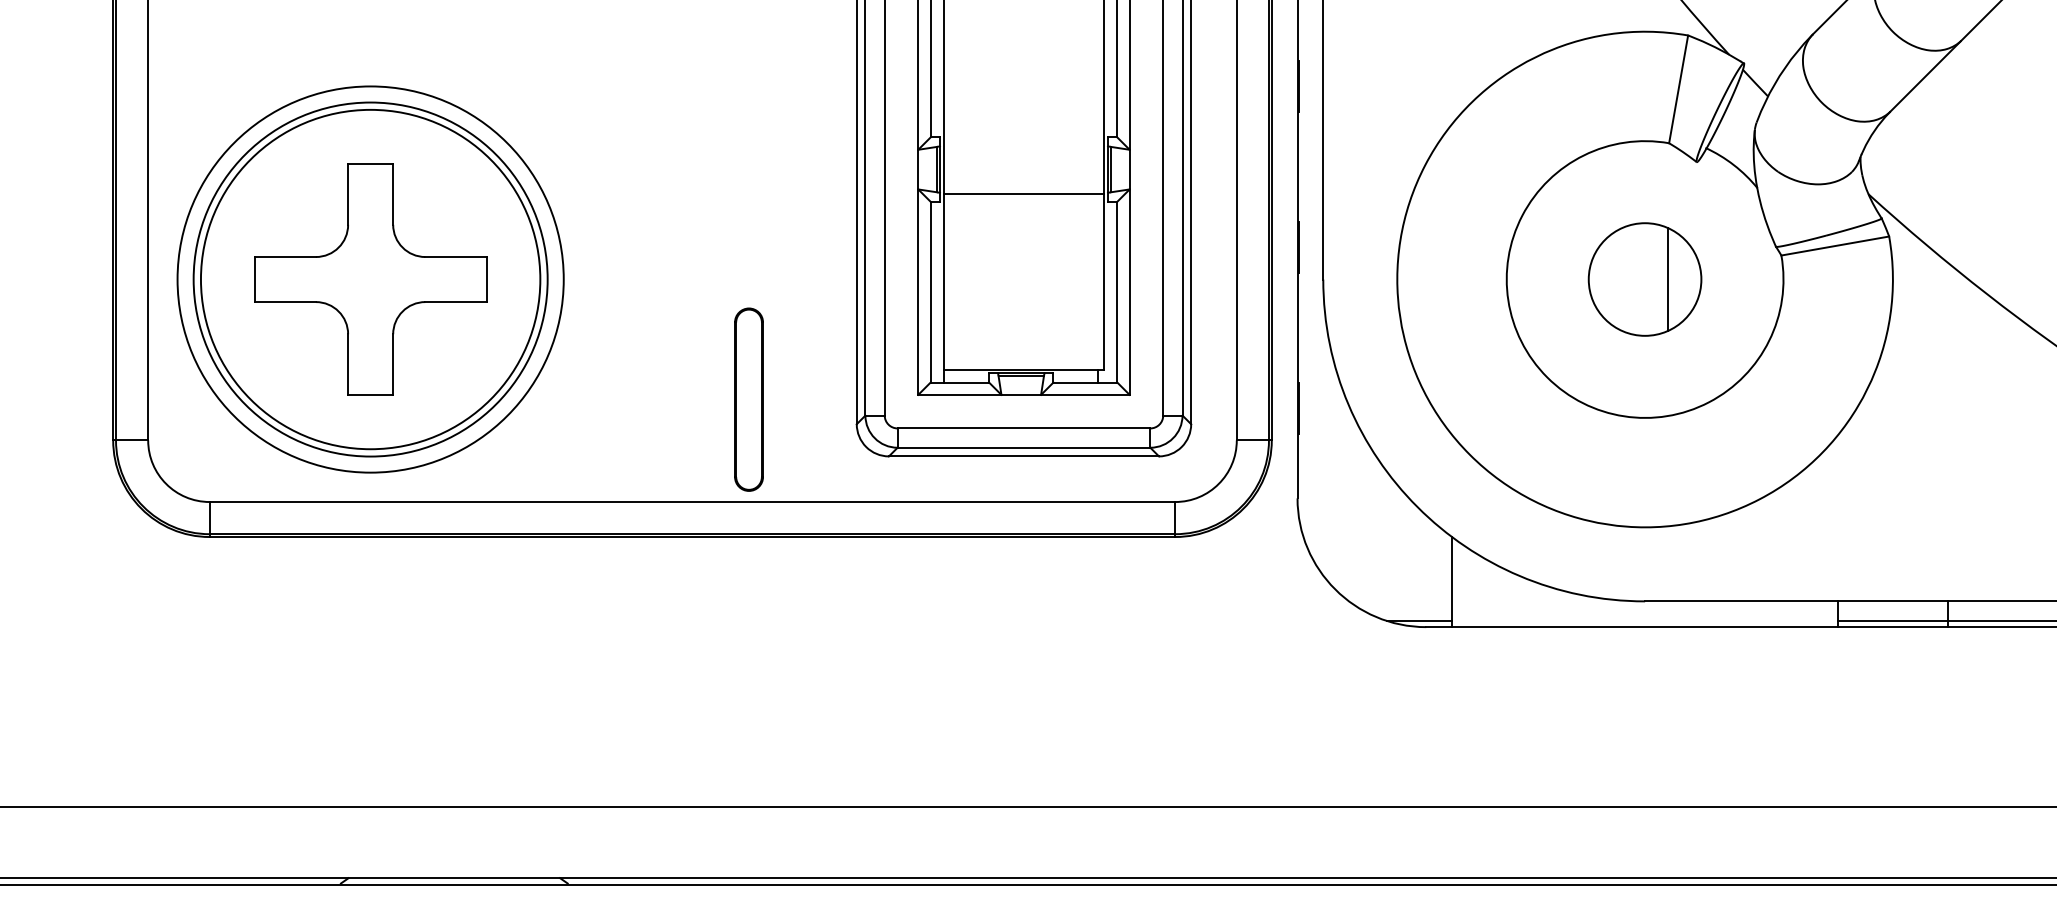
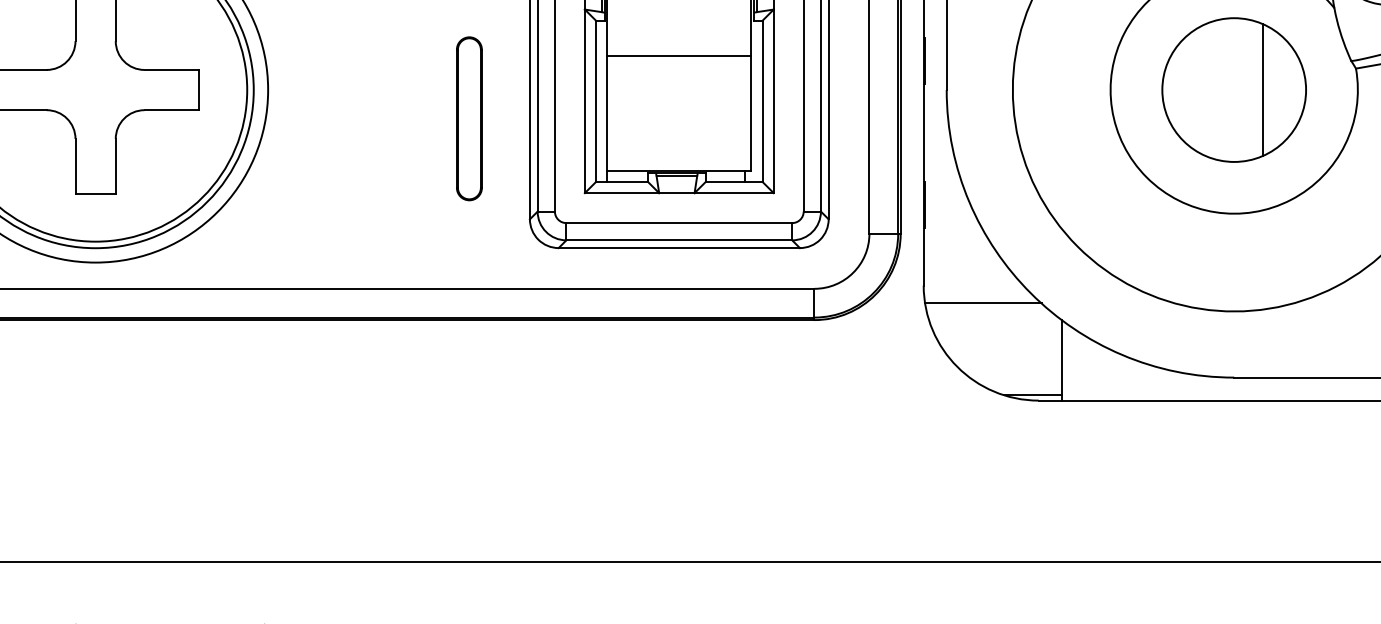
line: (1023, 193) -> (678, 55), moved
part: (1644, 279) -> (1233, 90), size x1.43
part: (748, 399) -> (468, 118), moved
line: (1364, 517) -> (983, 302), added

